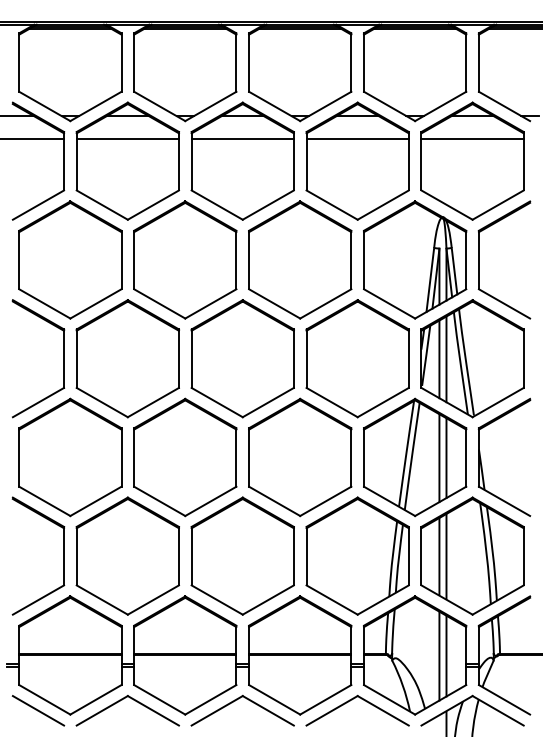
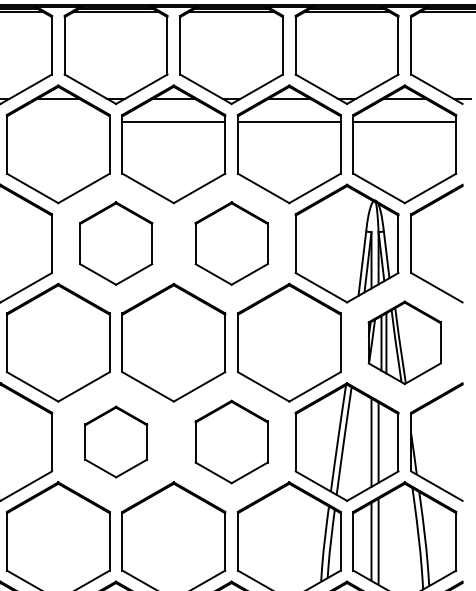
line: (127, 139) -> (58, 122), removed
part: (185, 259) -> (116, 243), size x0.7
part: (300, 259) -> (231, 243), size x0.7
part: (472, 358) -> (404, 342), size x0.7
part: (185, 457) -> (116, 442), size x0.6
part: (300, 457) -> (231, 442), size x0.7

